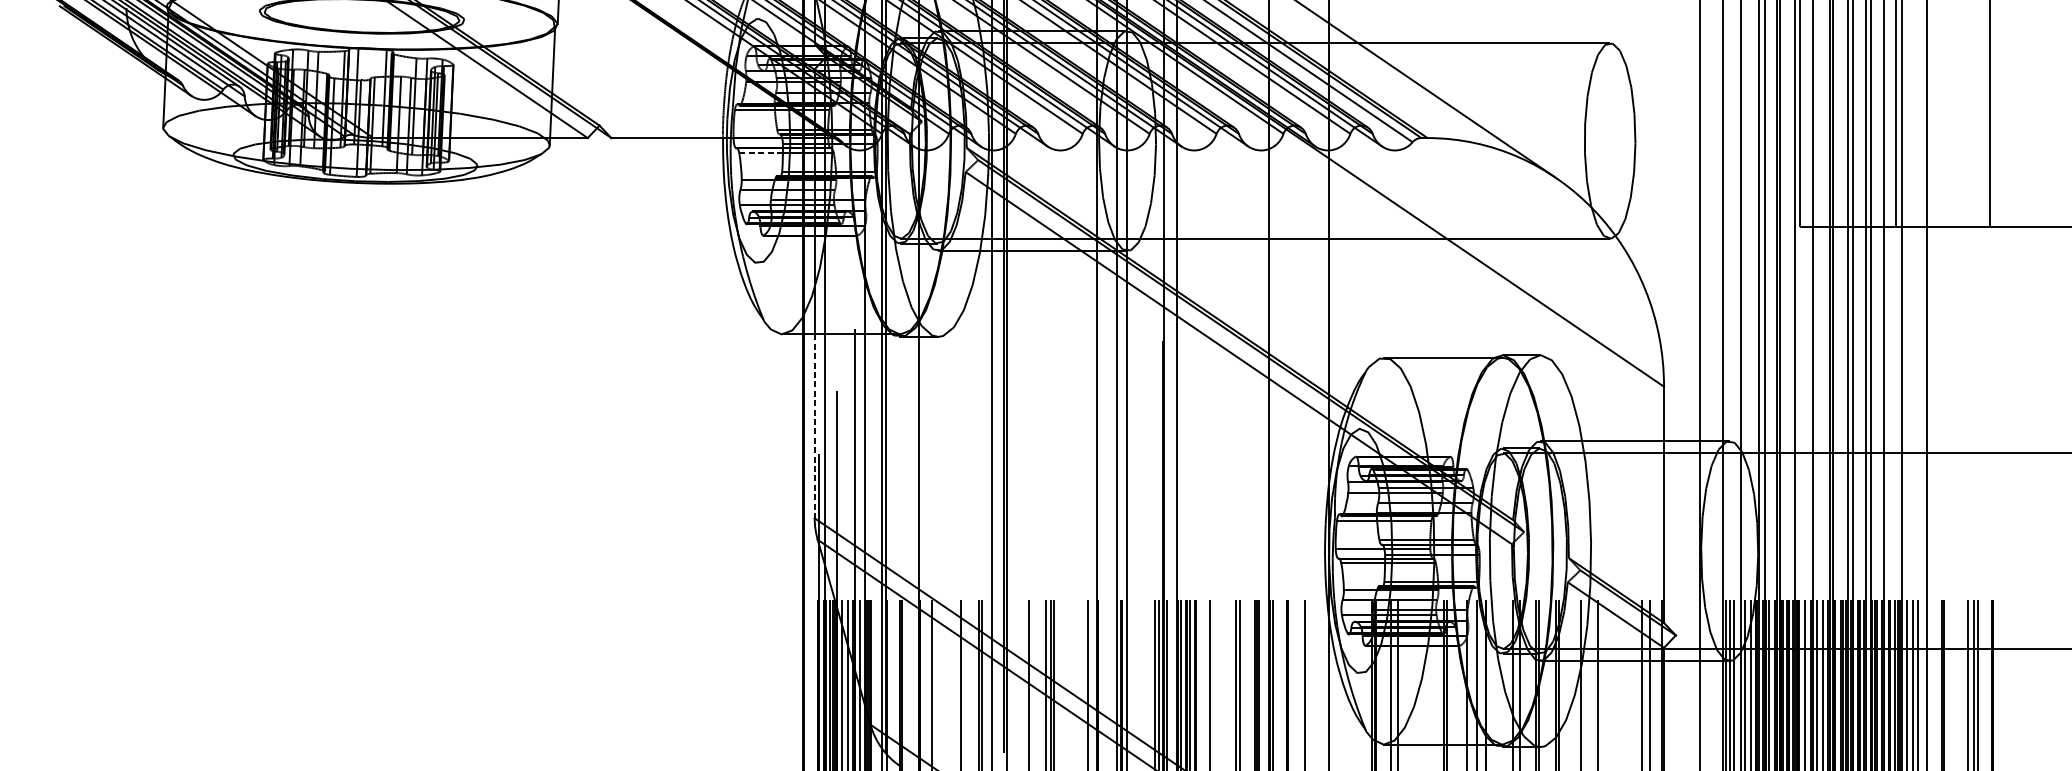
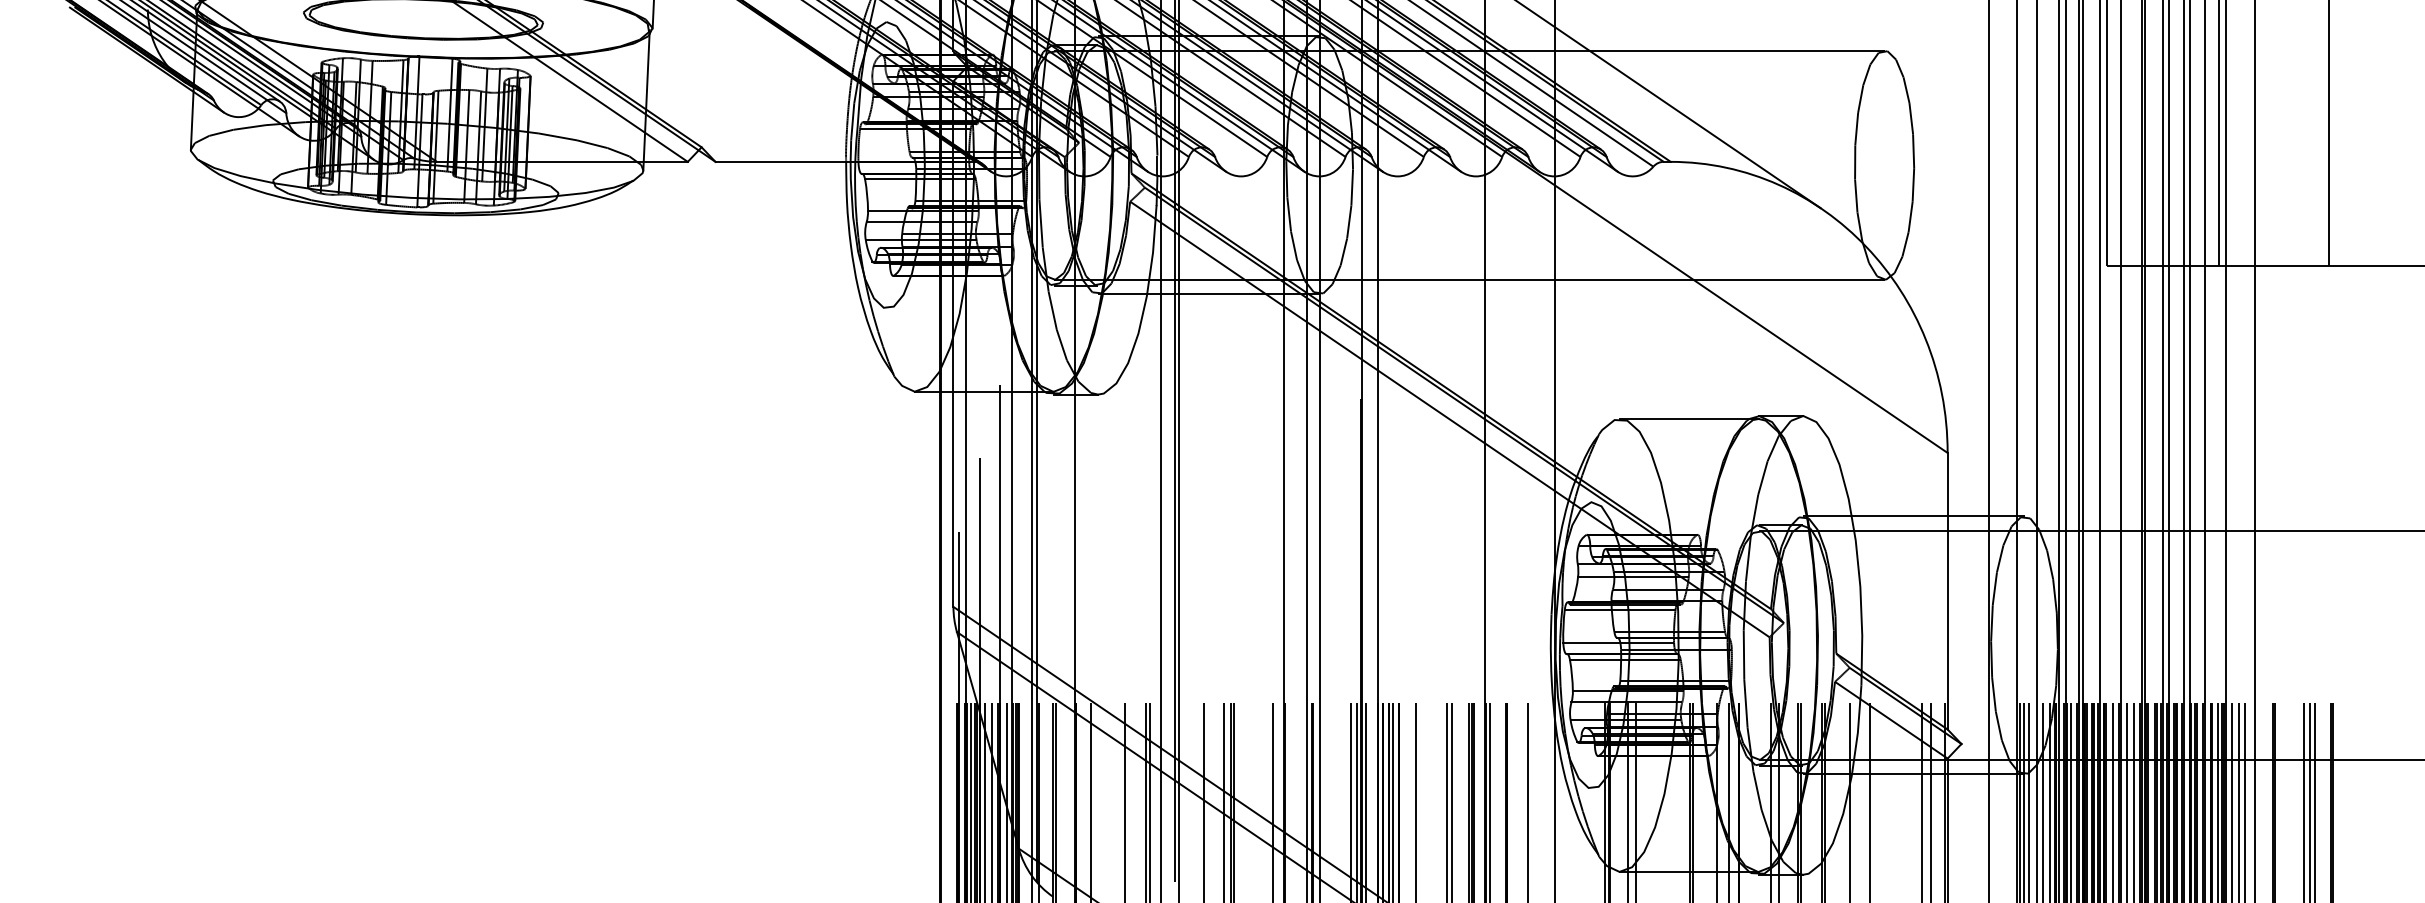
line: (760, 153) -> (890, 179), dashed -> solid
line: (814, 426) -> (953, 499), dashed -> solid

